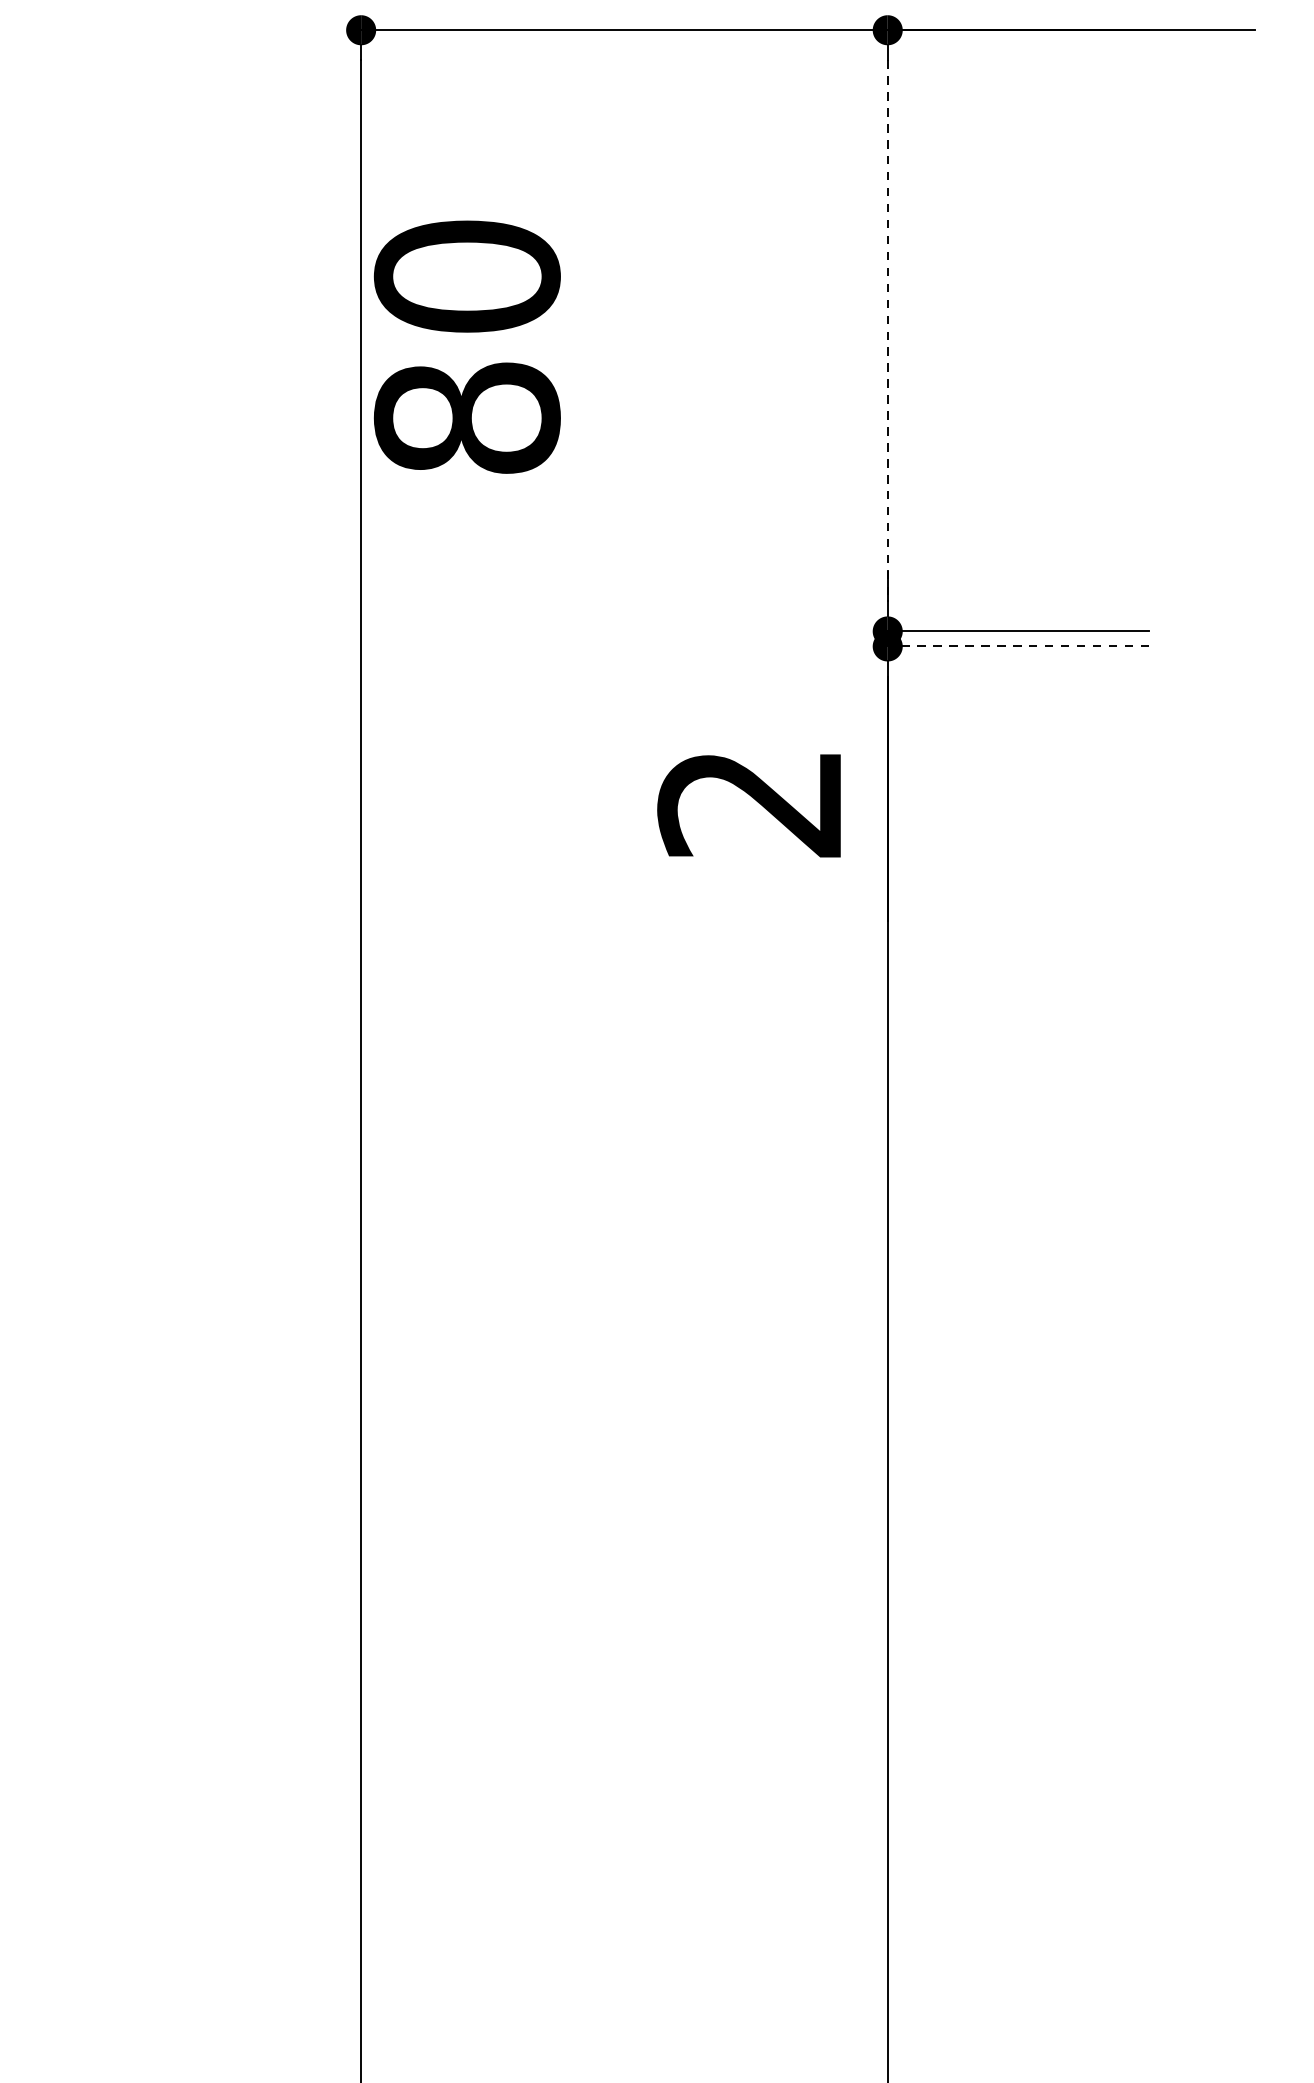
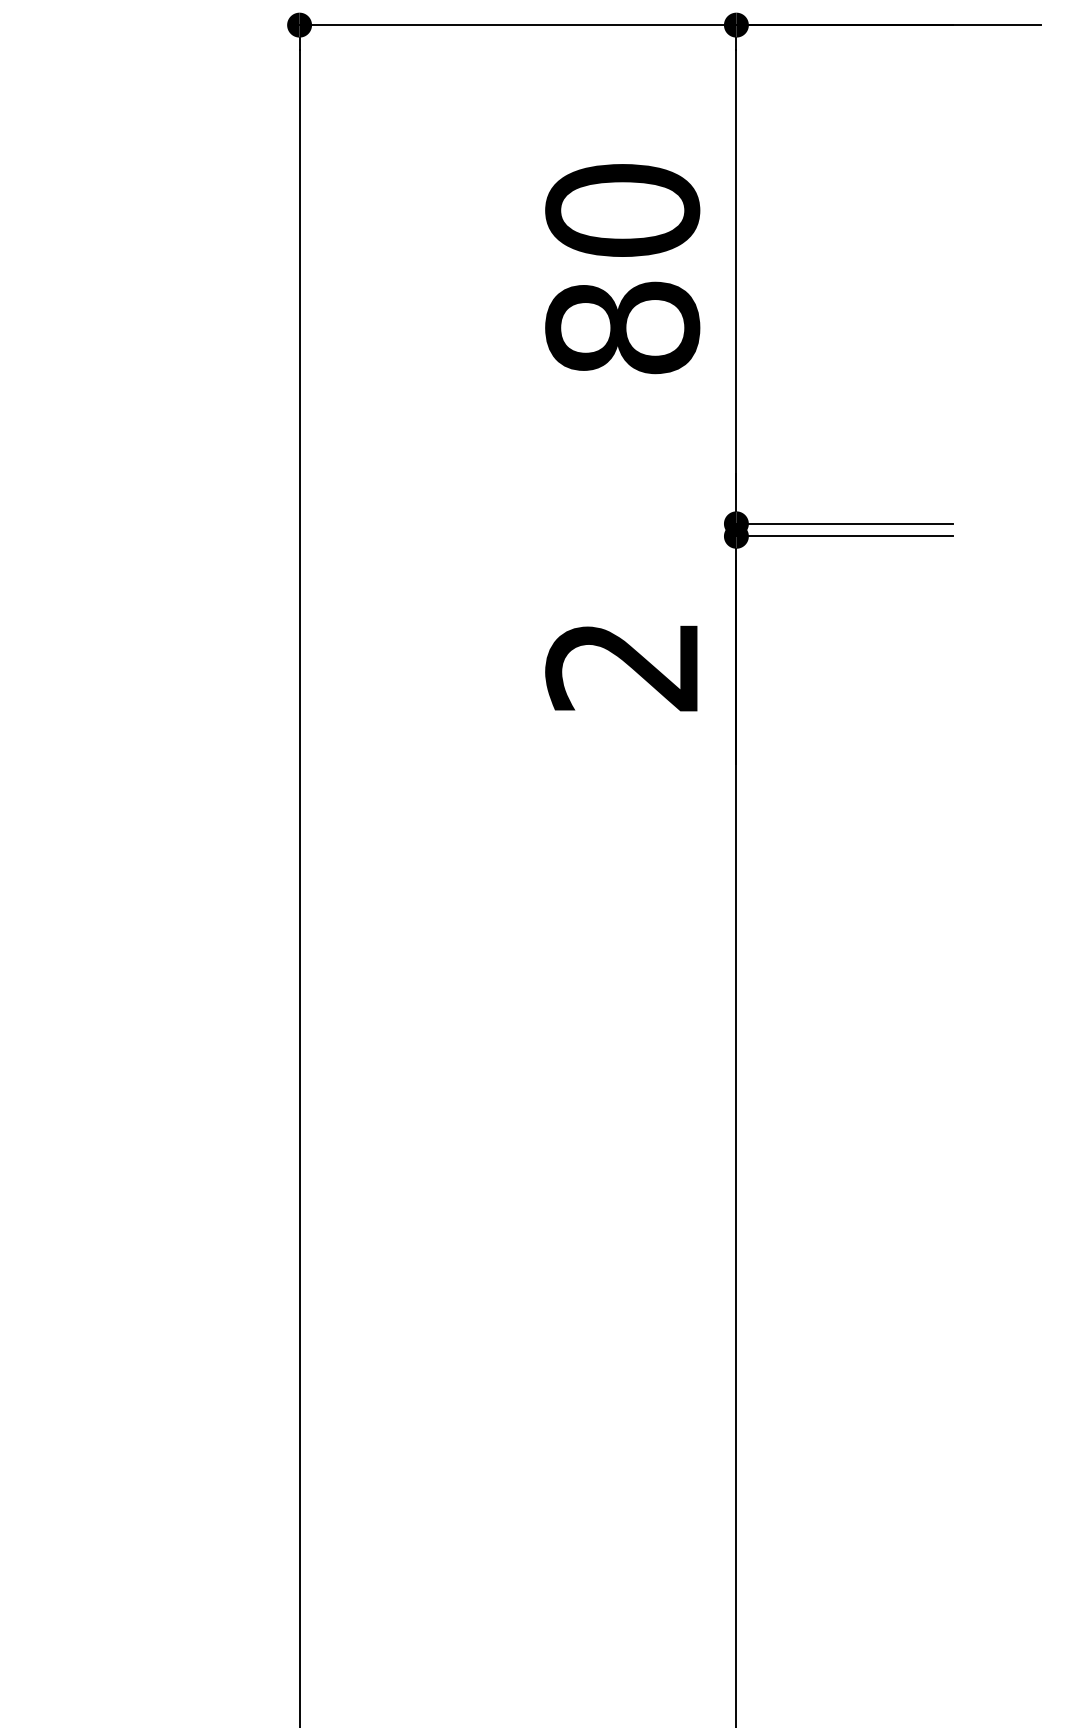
line: (887, 330) -> (736, 274), dashed -> solid
text: (467, 347) -> (622, 269), moved
line: (1018, 646) -> (844, 536), dashed -> solid

